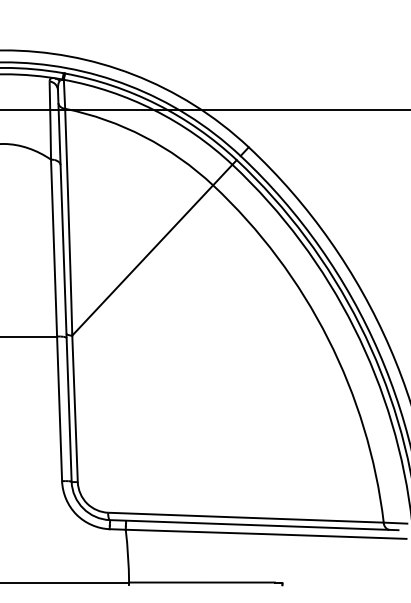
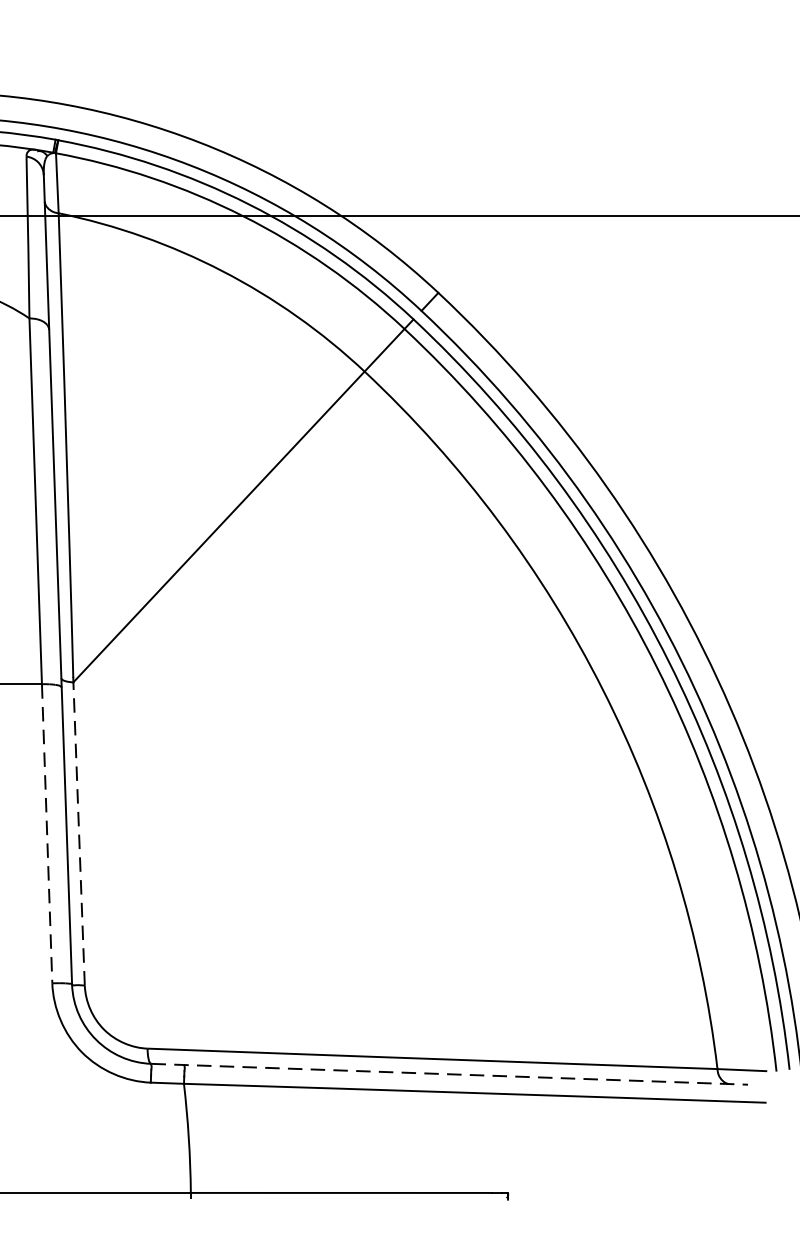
line: (75, 408) -> (80, 833), solid -> dashed
line: (59, 409) -> (46, 835), solid -> dashed
line: (254, 525) -> (450, 1075), solid -> dashed

